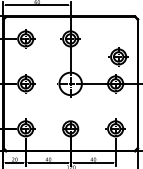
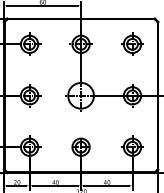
part: (118, 56) -> (132, 43), moved

